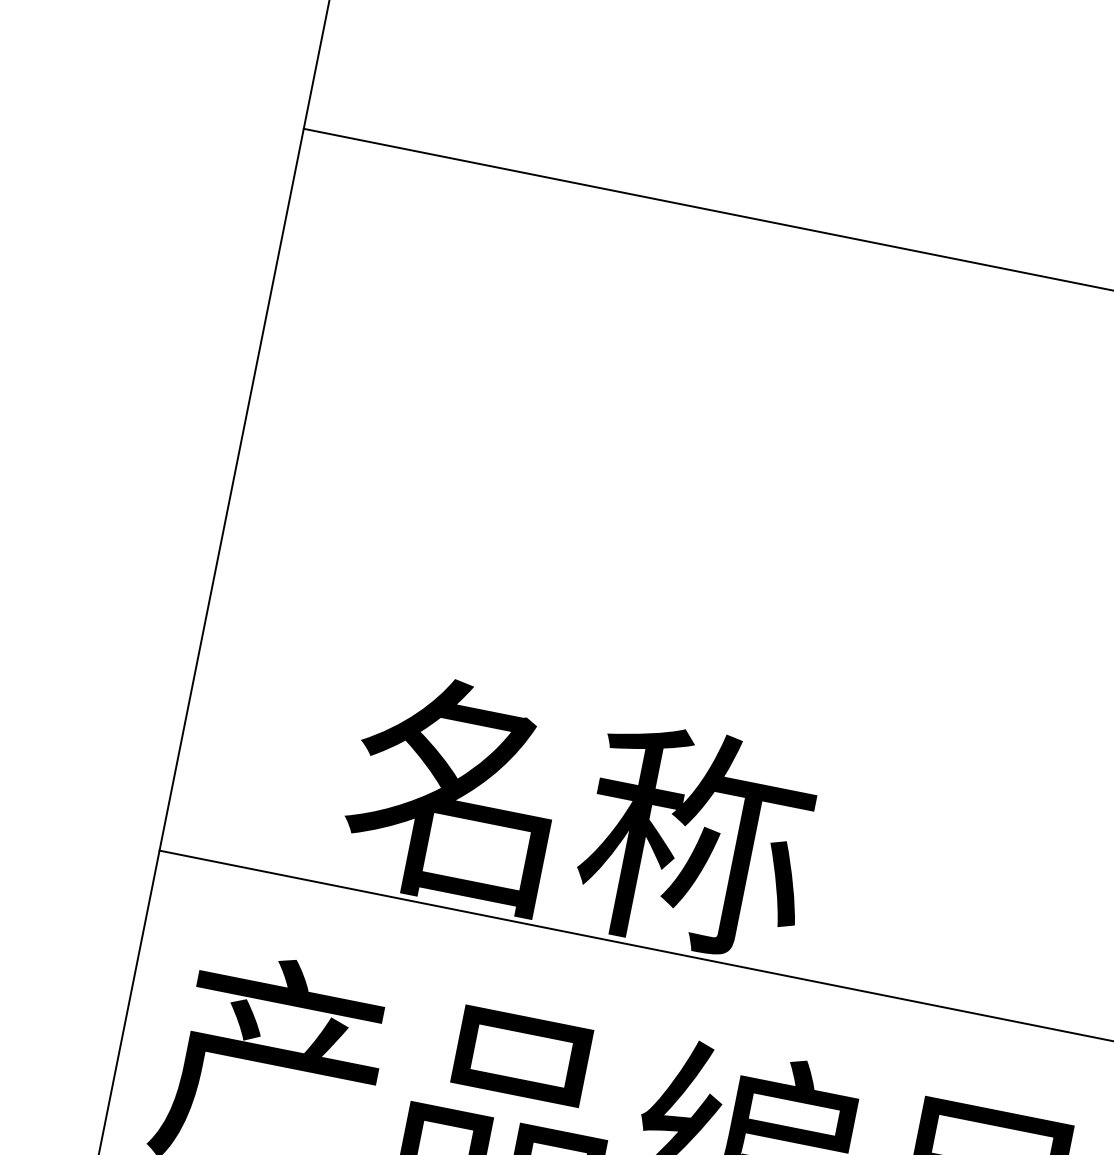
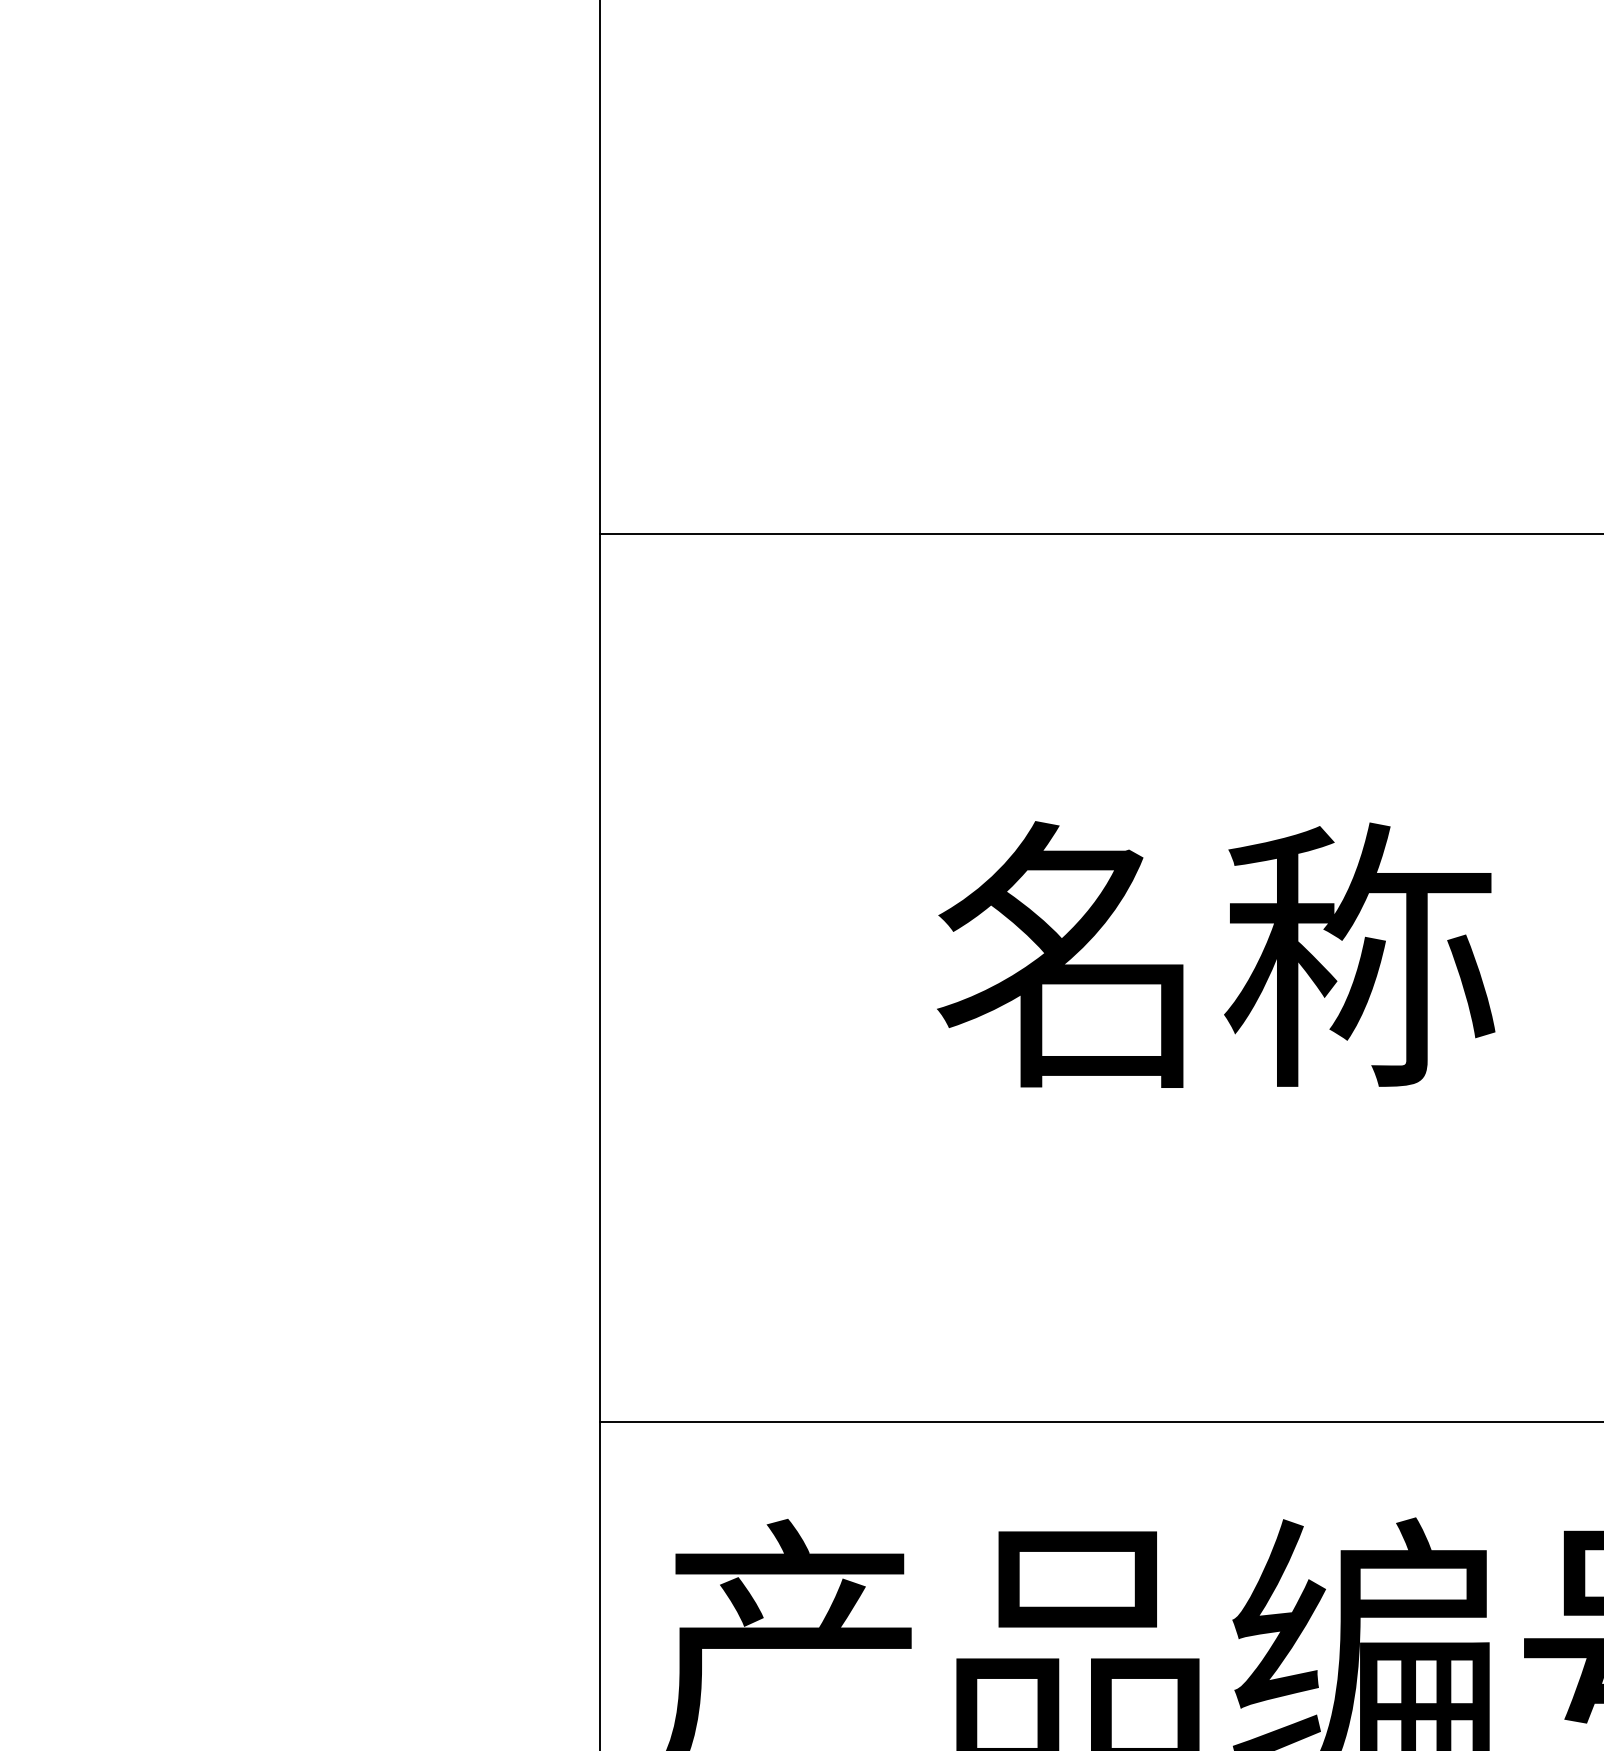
text: (580, 816) -> (1216, 954), moved

